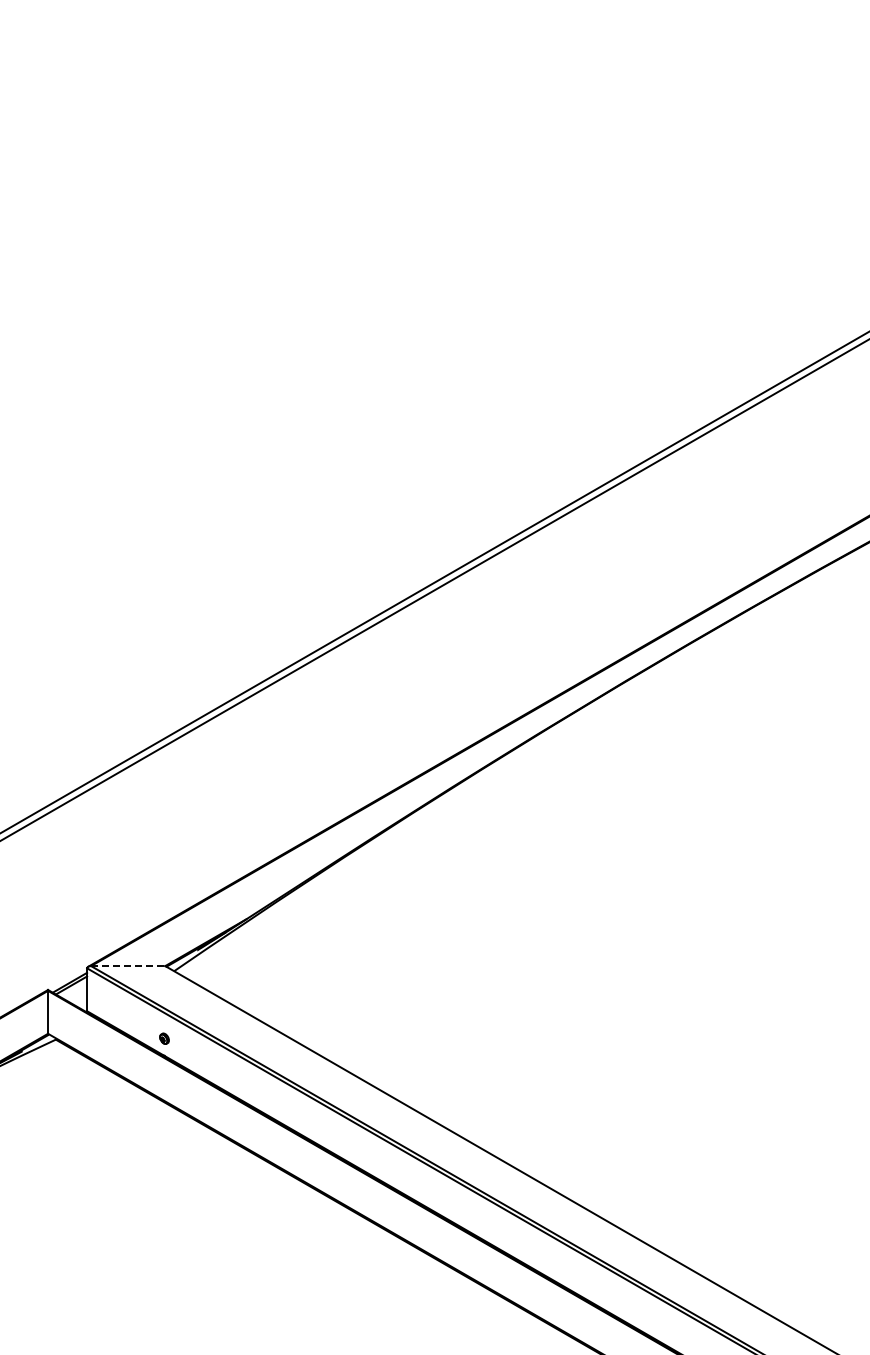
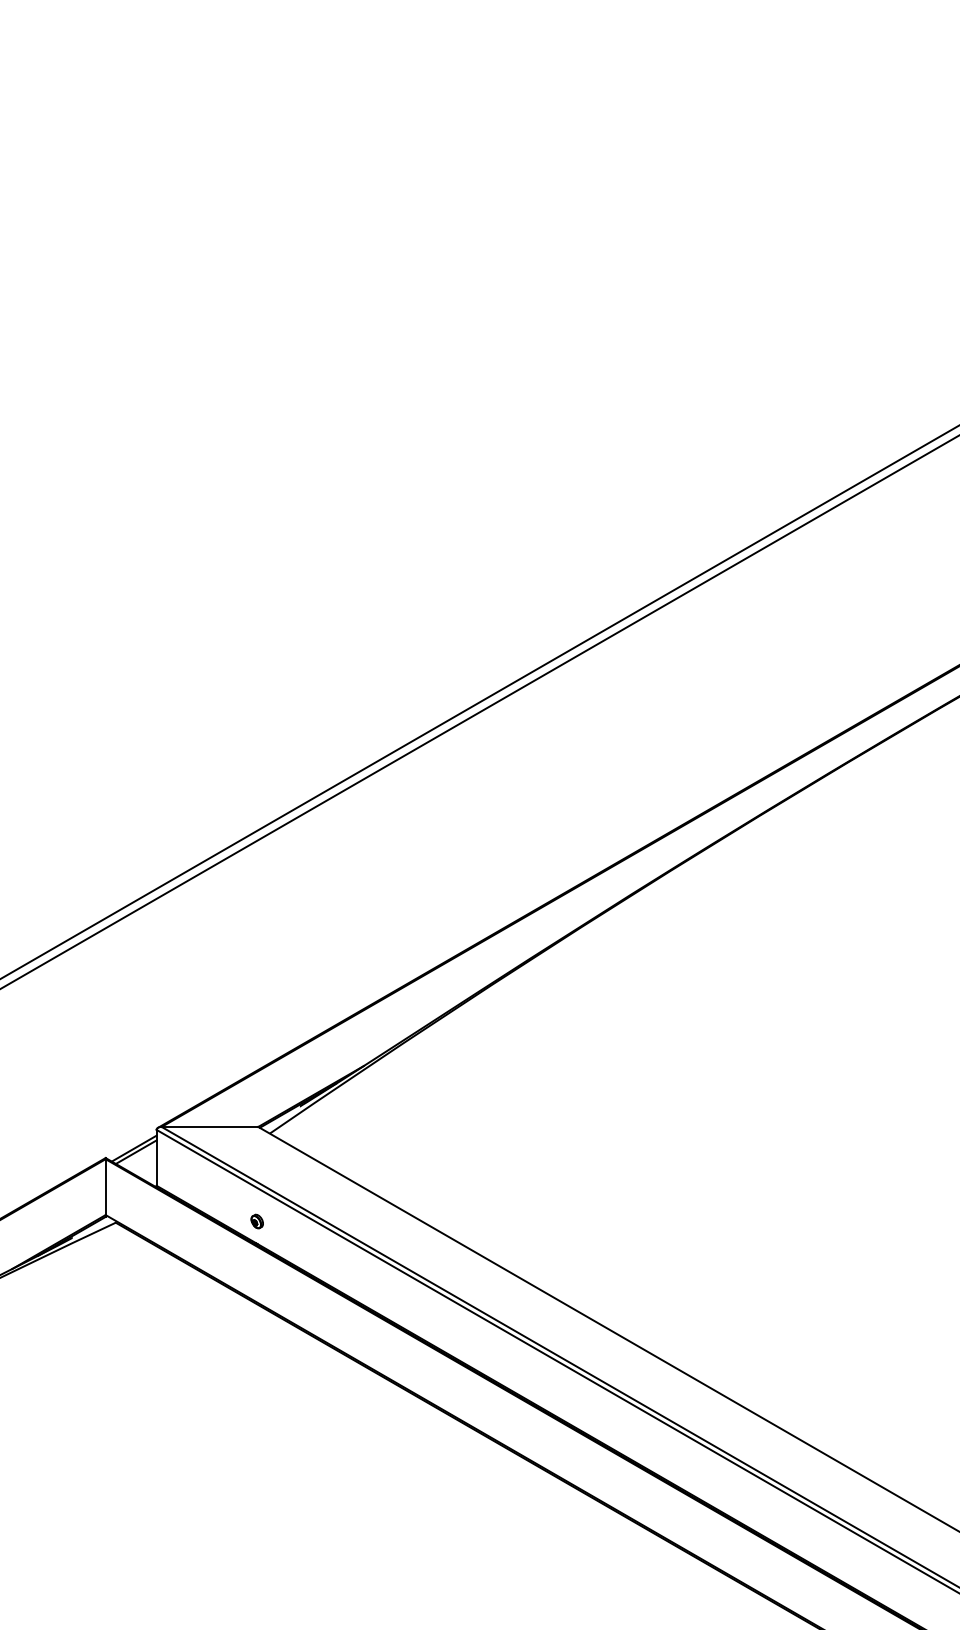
line: (128, 966) -> (210, 1127), dashed -> solid

